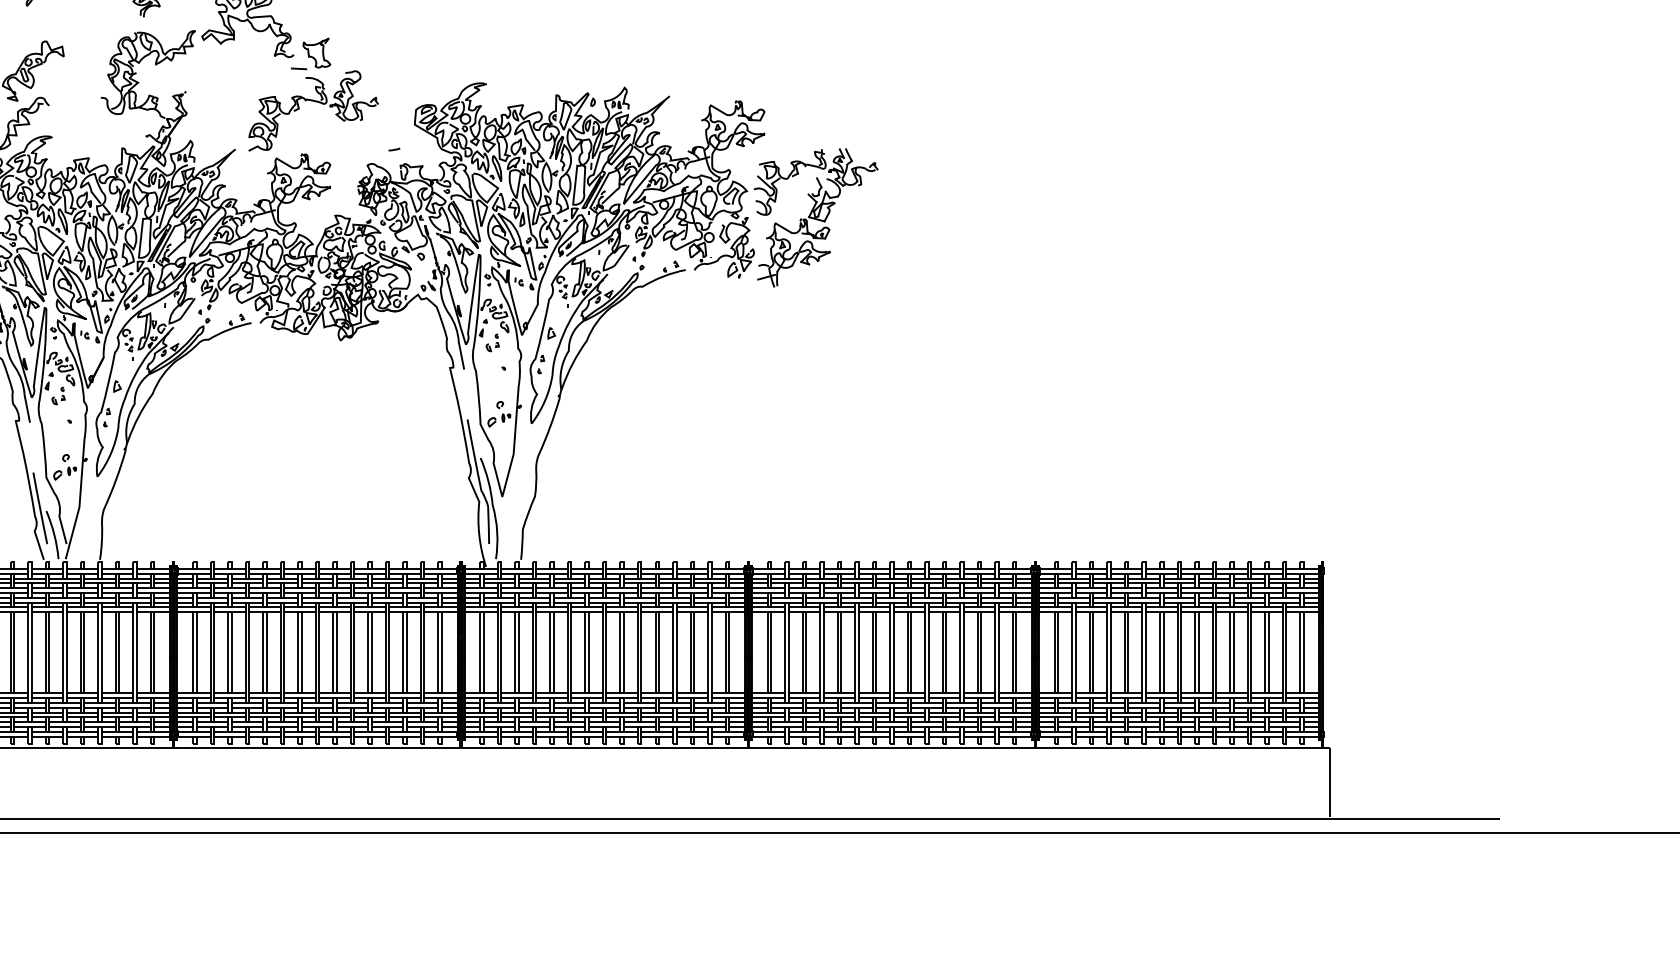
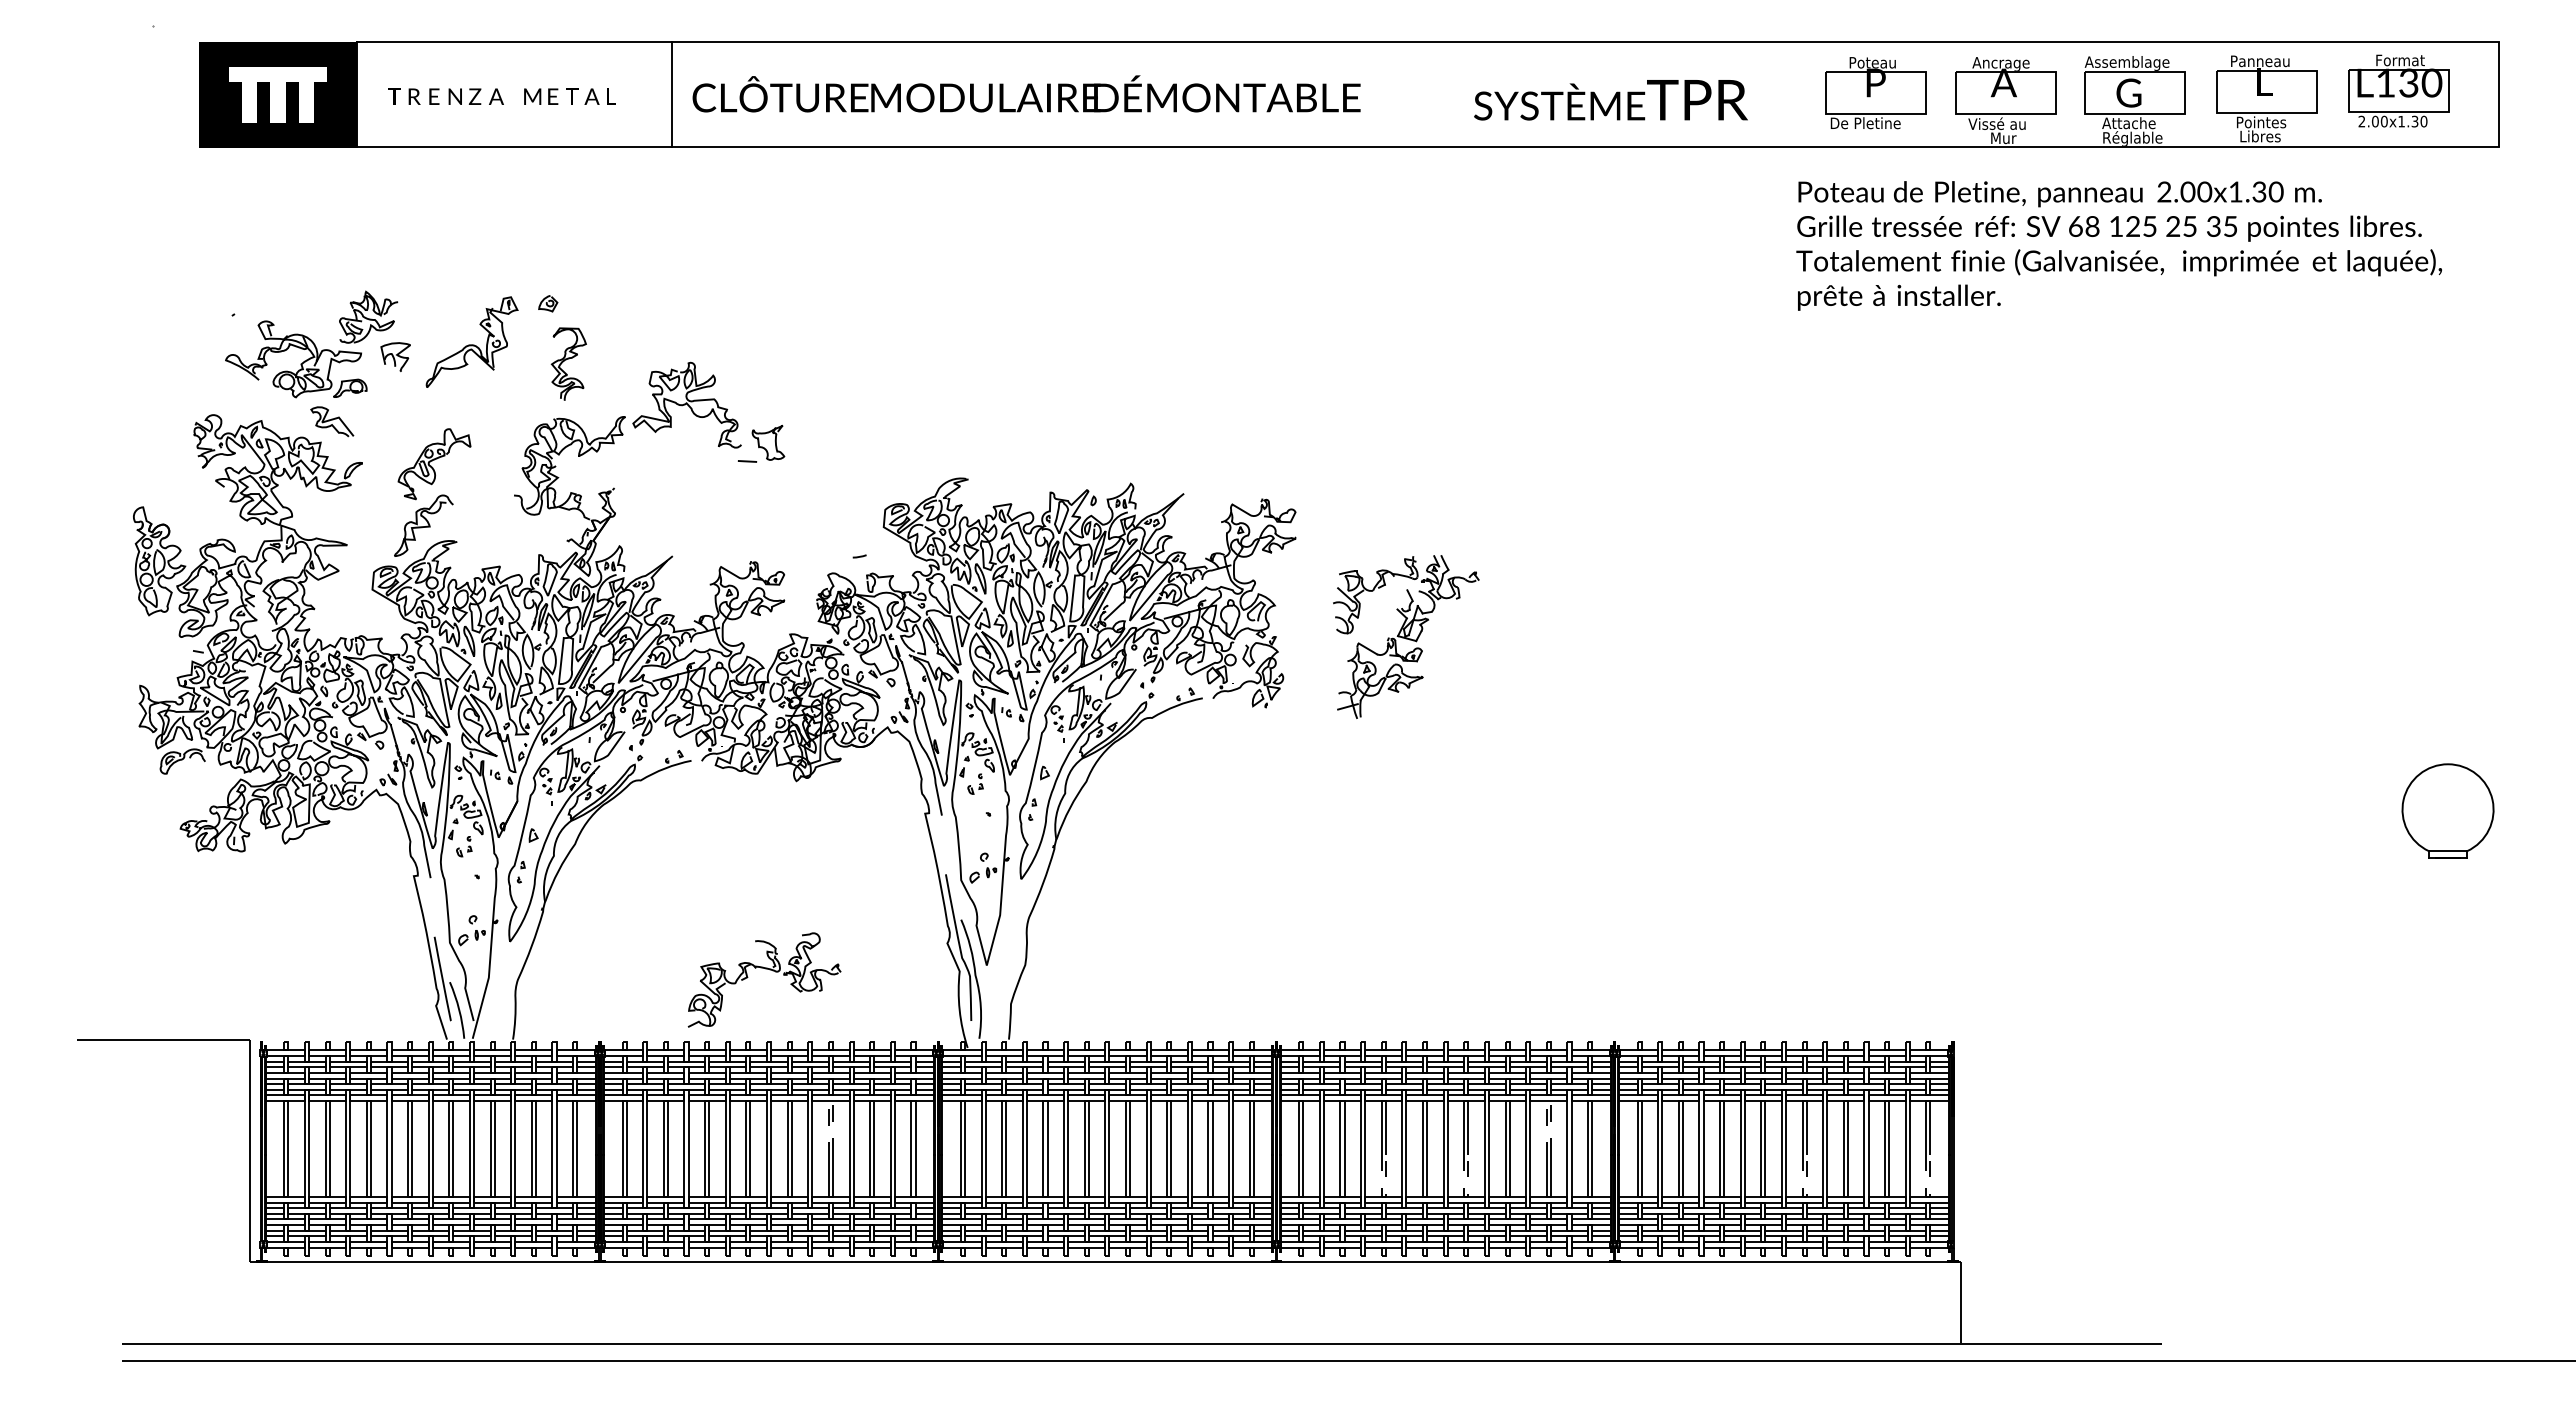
part: (314, 102) -> (765, 969), moved
part: (816, 217) -> (1406, 636), moved
line: (369, 612) -> (830, 1101), solid -> dashed
line: (979, 612) -> (1548, 1101), solid -> dashed
line: (840, 693) -> (1384, 1196), solid -> dashed
line: (909, 693) -> (1466, 1196), solid -> dashed
line: (1197, 693) -> (1805, 1196), solid -> dashed
line: (1301, 693) -> (1928, 1196), solid -> dashed

